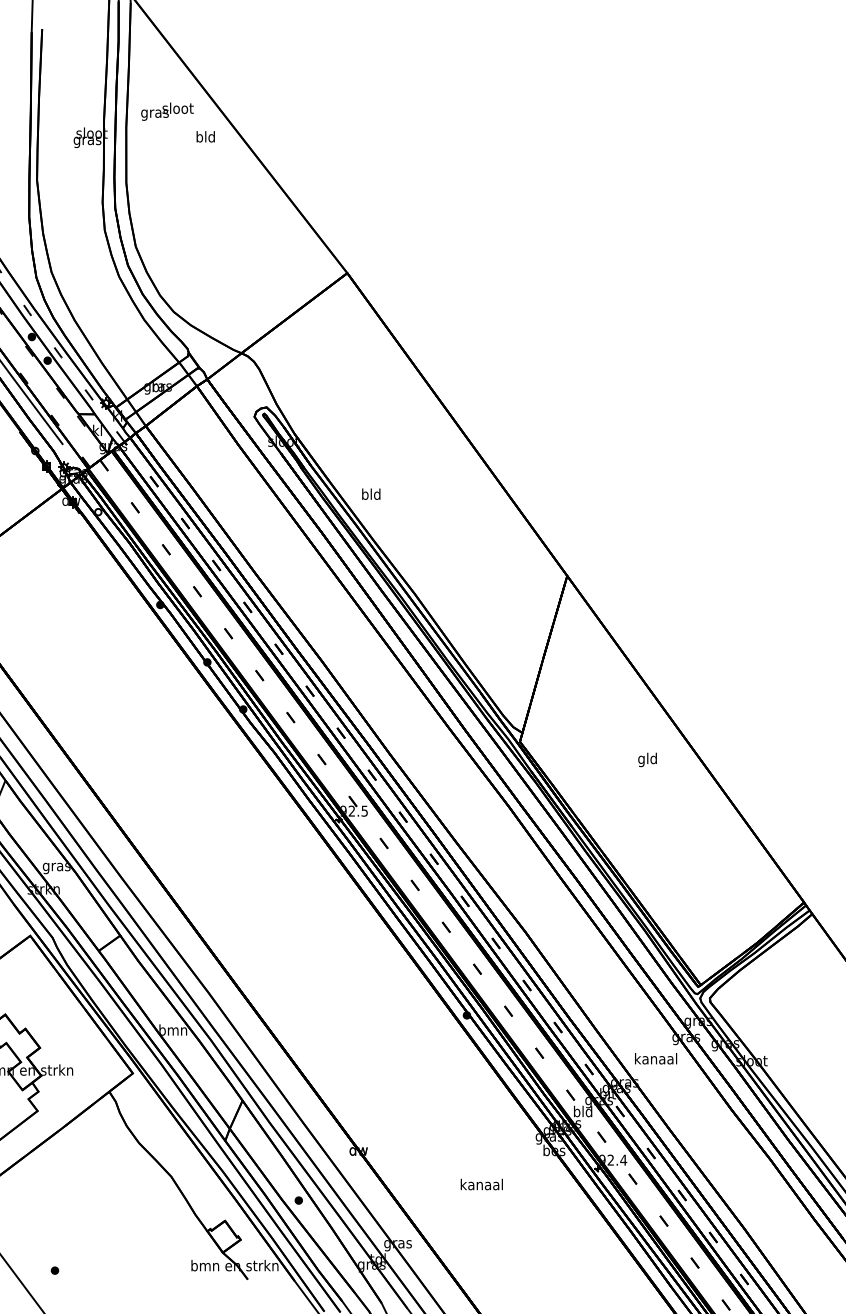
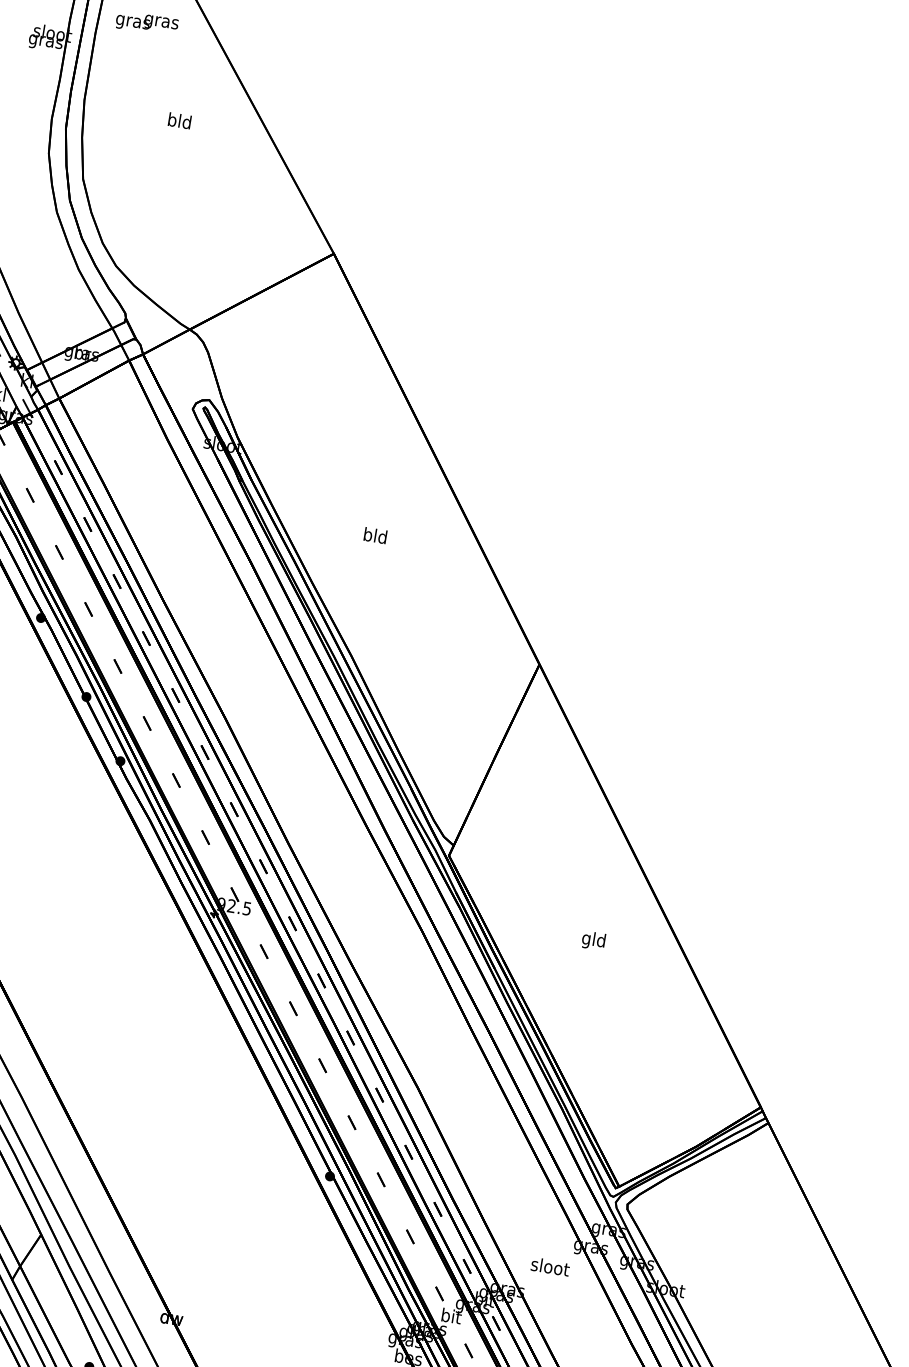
text: (177, 109) -> (161, 21), sloot -> gras
text: (205, 136) -> (179, 120), moved
text: (371, 493) -> (375, 534), moved
text: (647, 759) -> (593, 940), moved
text: (656, 1058) -> (550, 1266), kanaal -> sloot
text: (583, 1111) -> (451, 1316), bld -> bit

